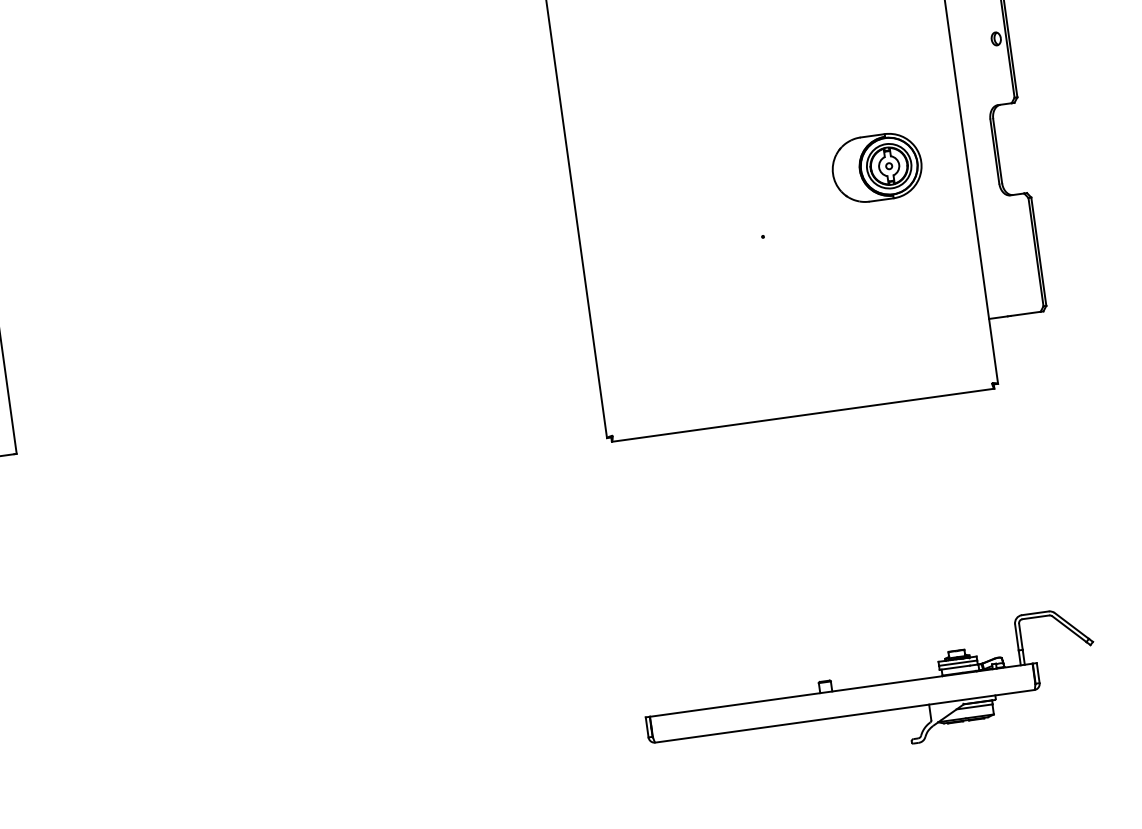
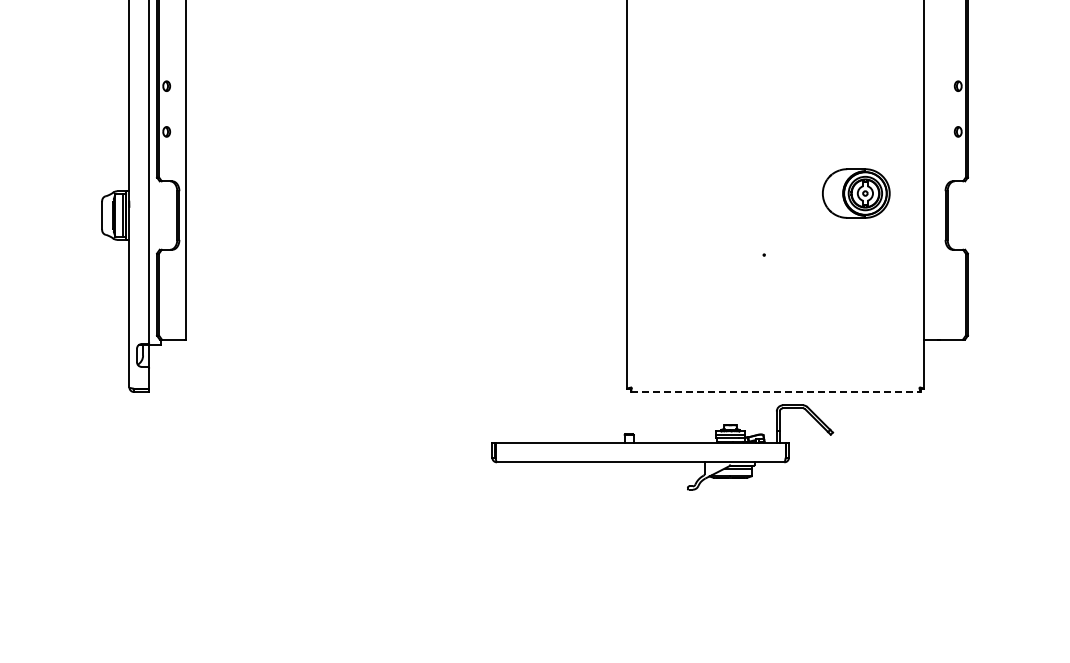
part: (877, 167) -> (856, 193), moved
line: (804, 415) -> (776, 392), solid -> dashed
part: (870, 692) -> (662, 447), moved

